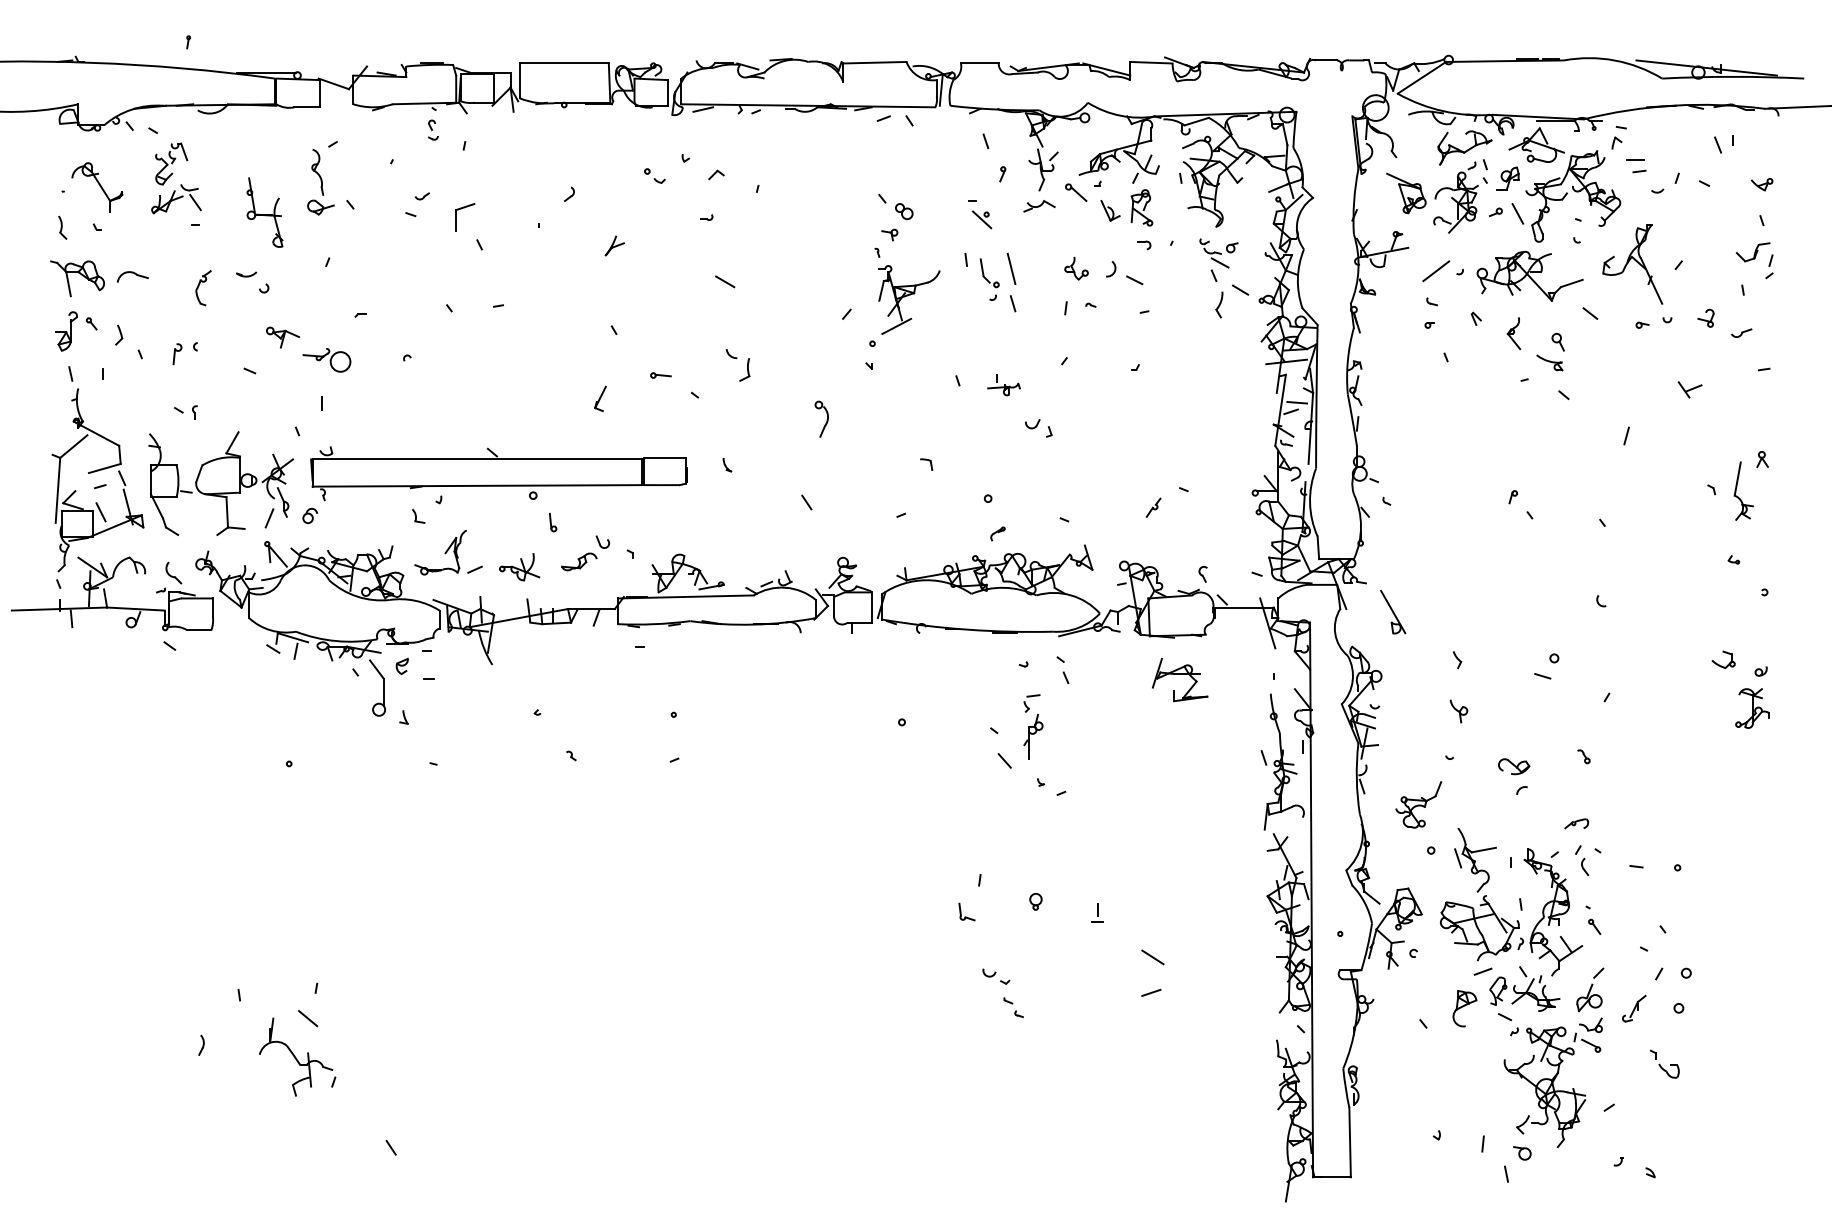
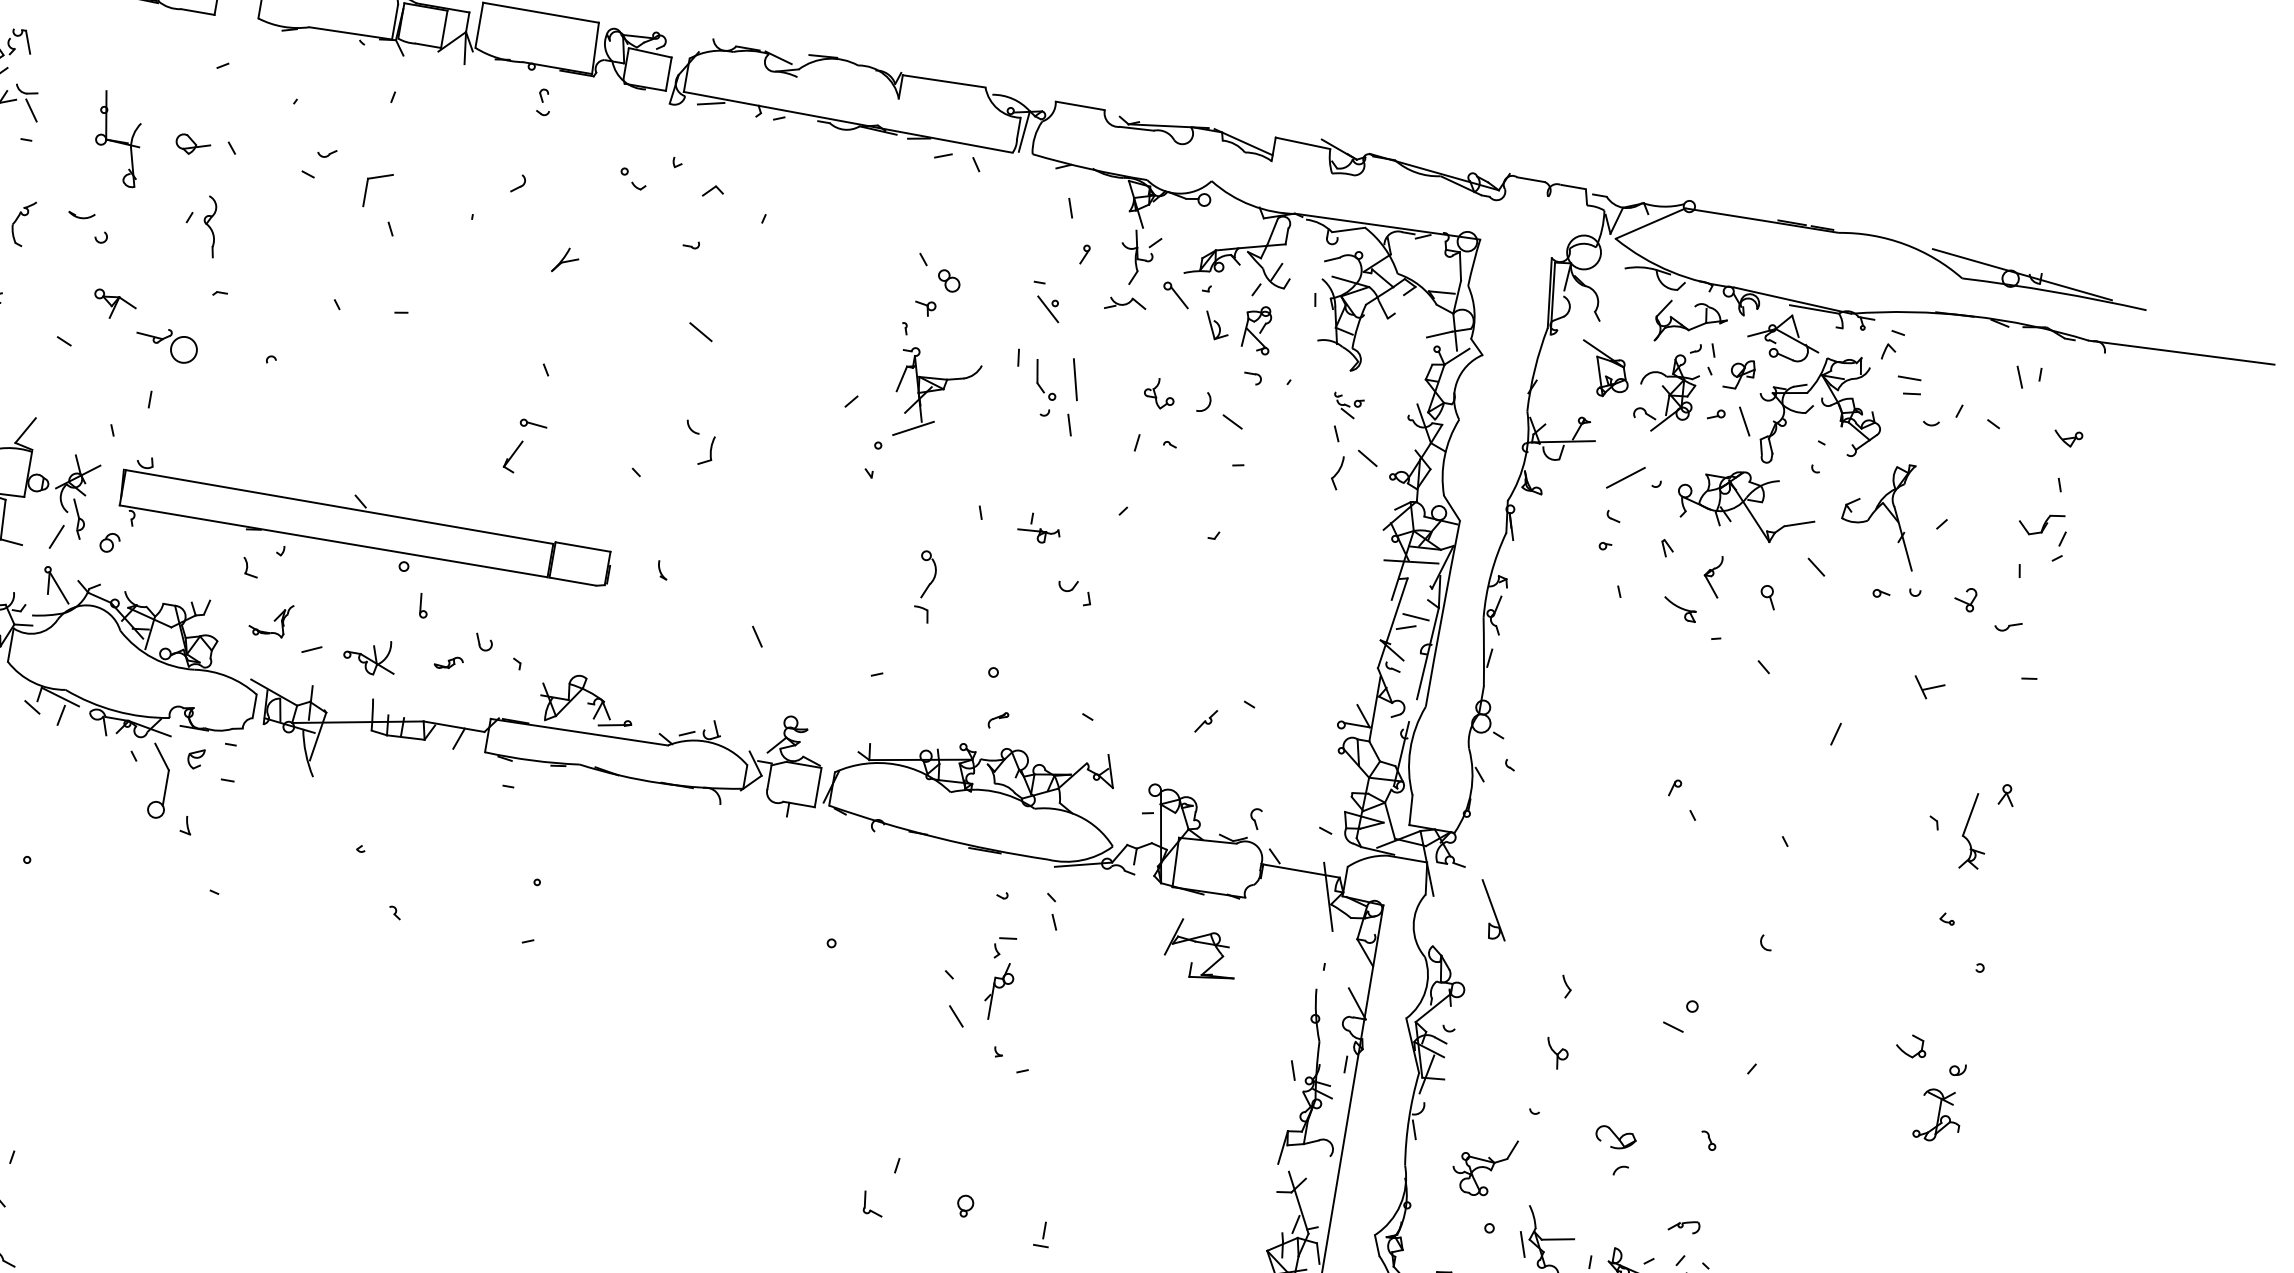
part: (433, 129) -> (544, 101), moved
part: (317, 172) -> (210, 226), moved
part: (1218, 253) -> (1347, 405), size x0.6
part: (1549, 362) -> (1679, 608), moved
part: (660, 375) -> (533, 424), moved
part: (821, 418) -> (926, 573), moved
part: (440, 552) -> (270, 619), size x0.6
part: (579, 561) -> (449, 662), size x0.6

